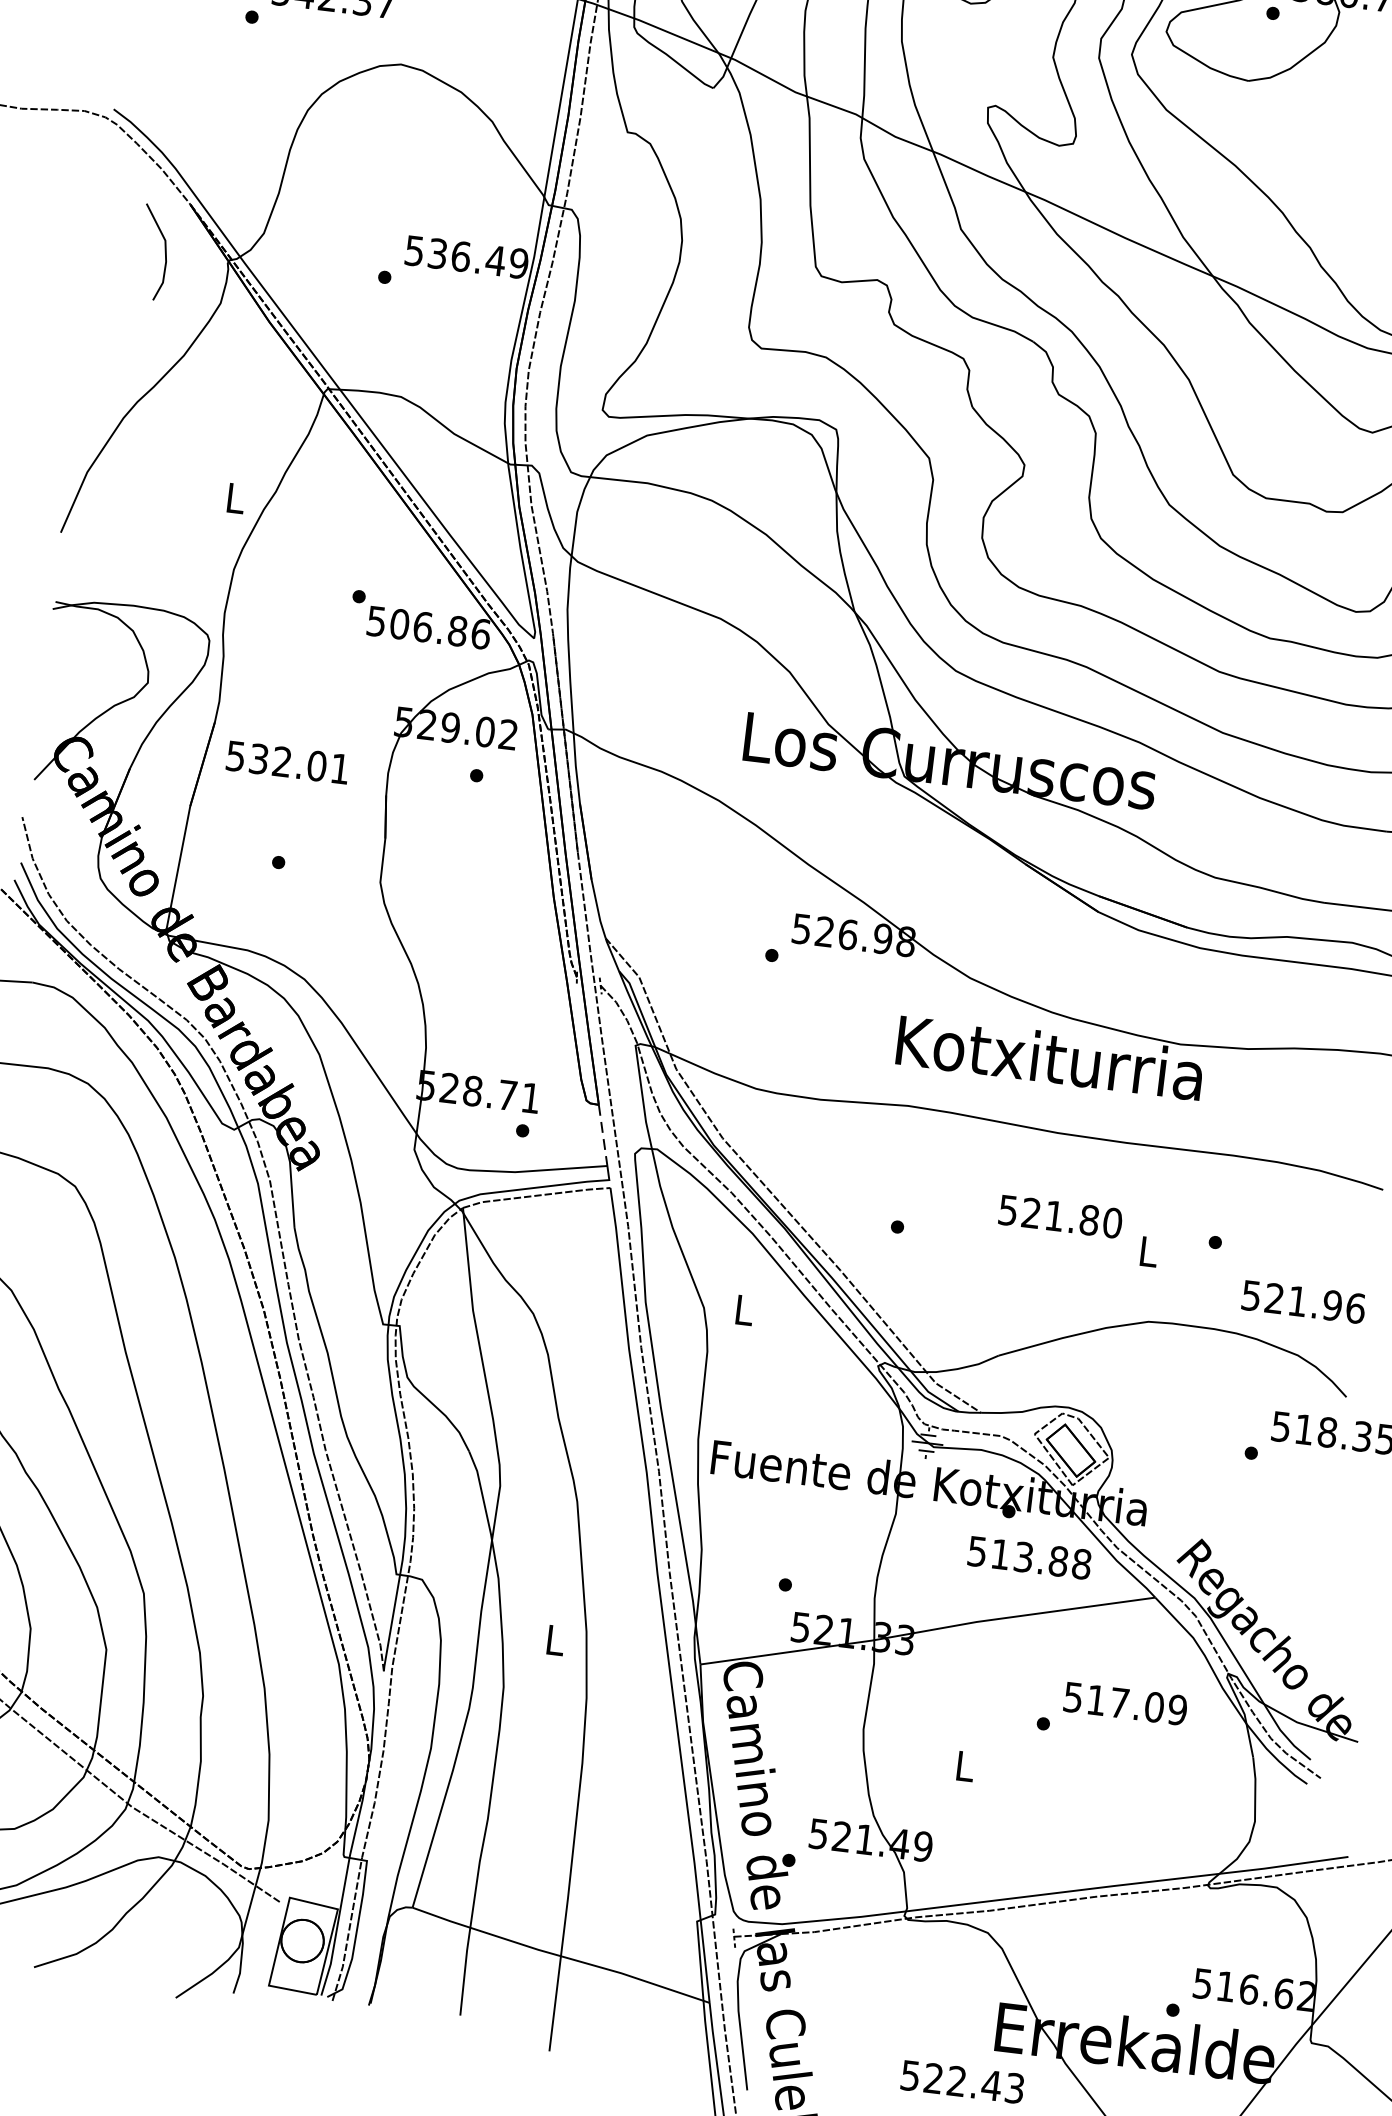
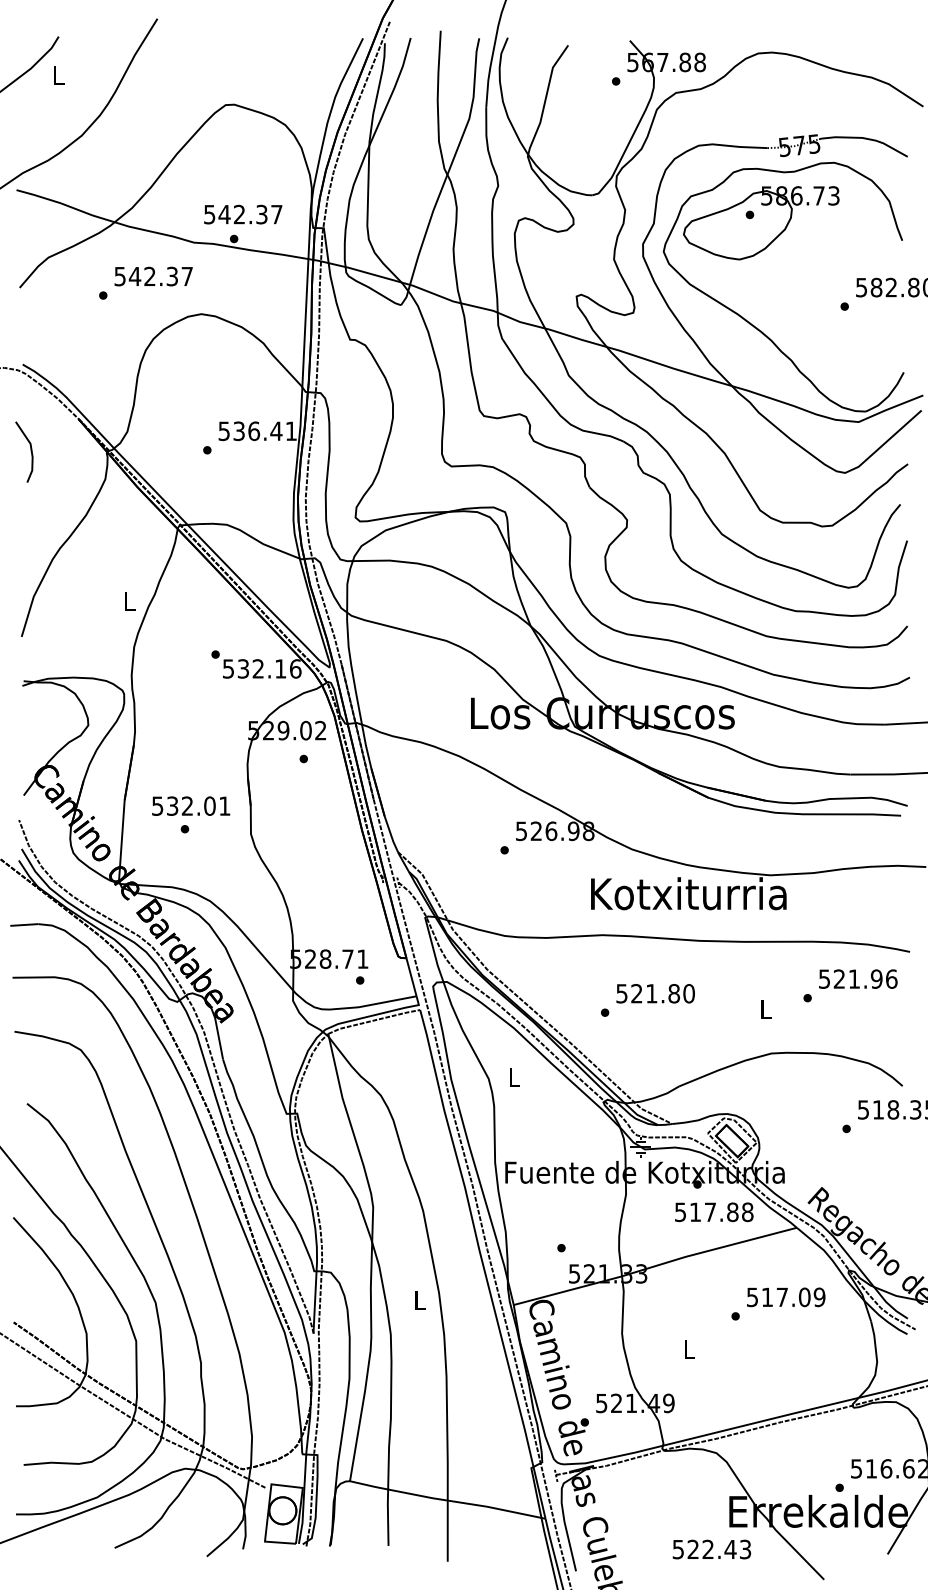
line: (163, 252) -> (30, 451), moved
text: (519, 263) -> (291, 431), 536.49 -> 536.41
text: (427, 626) -> (261, 668), 506.86 -> 532.16
text: (288, 761) -> (191, 805), moved
line: (603, 1135) -> (411, 977), dashed -> solid
text: (1060, 1216) -> (655, 993), moved
text: (1304, 1301) -> (858, 978), moved
text: (1022, 1557) -> (709, 1212), 513.88 -> 517.88

